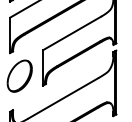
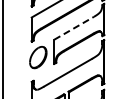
line: (72, 33) -> (74, 28), solid -> dashed

